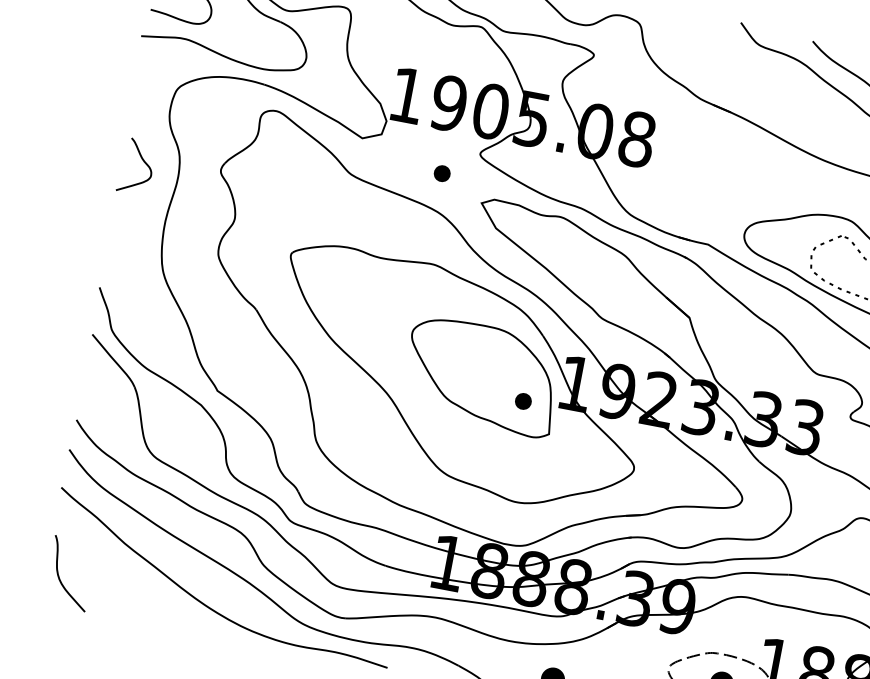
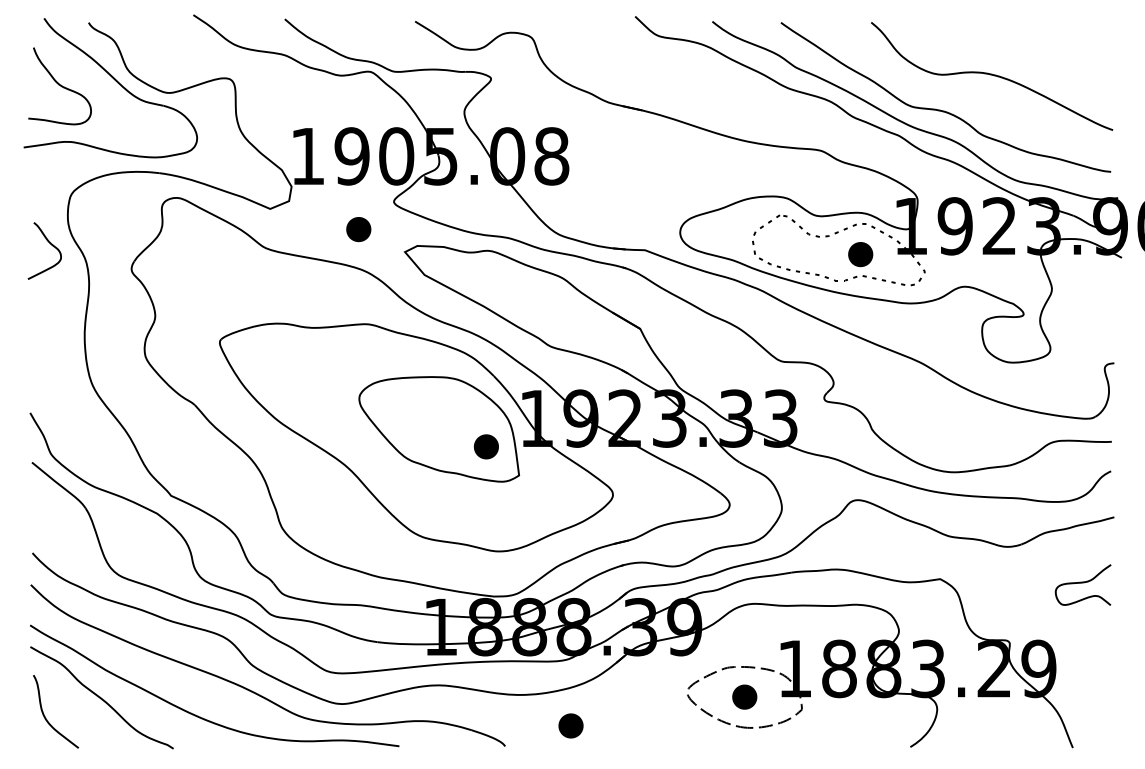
curve: (143, 161) -> (50, 244), moved
part: (441, 173) -> (358, 229), size x1.43
part: (523, 401) -> (486, 446), size x1.43
curve: (115, 568) -> (101, 697), added

